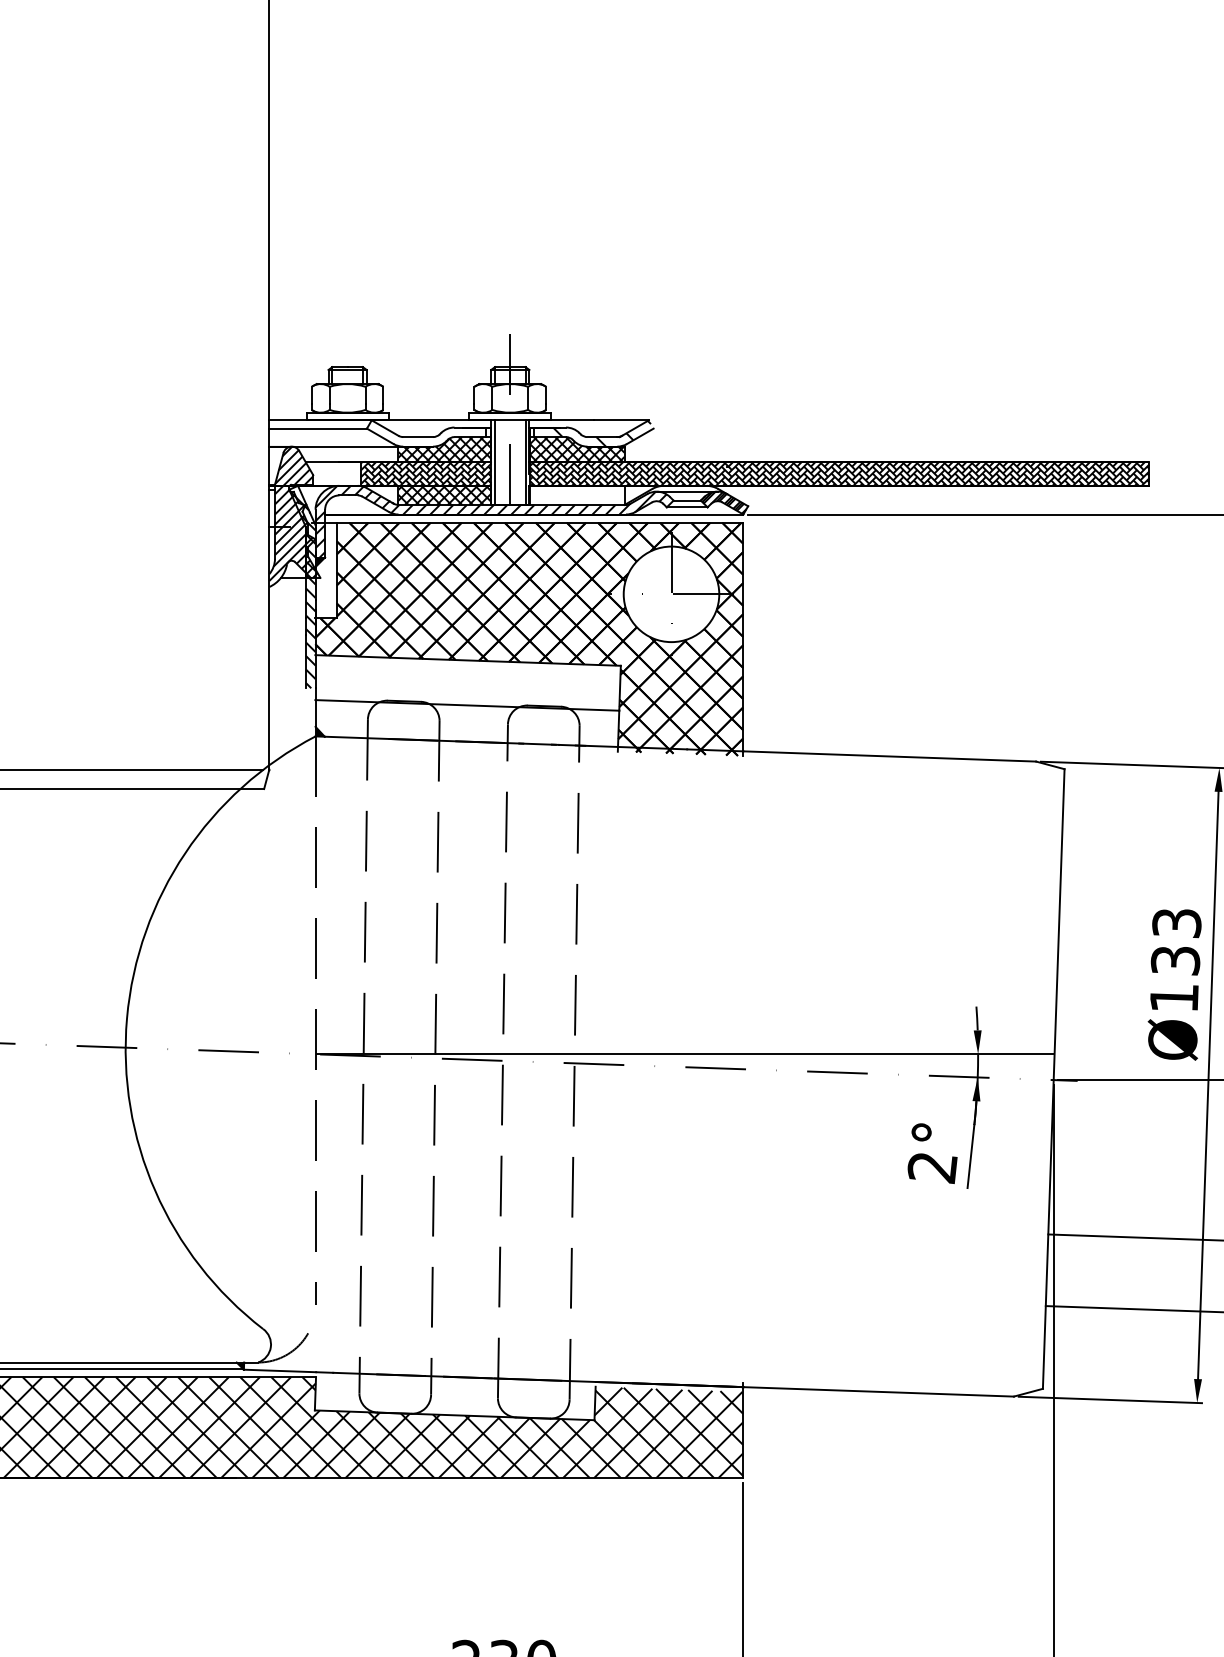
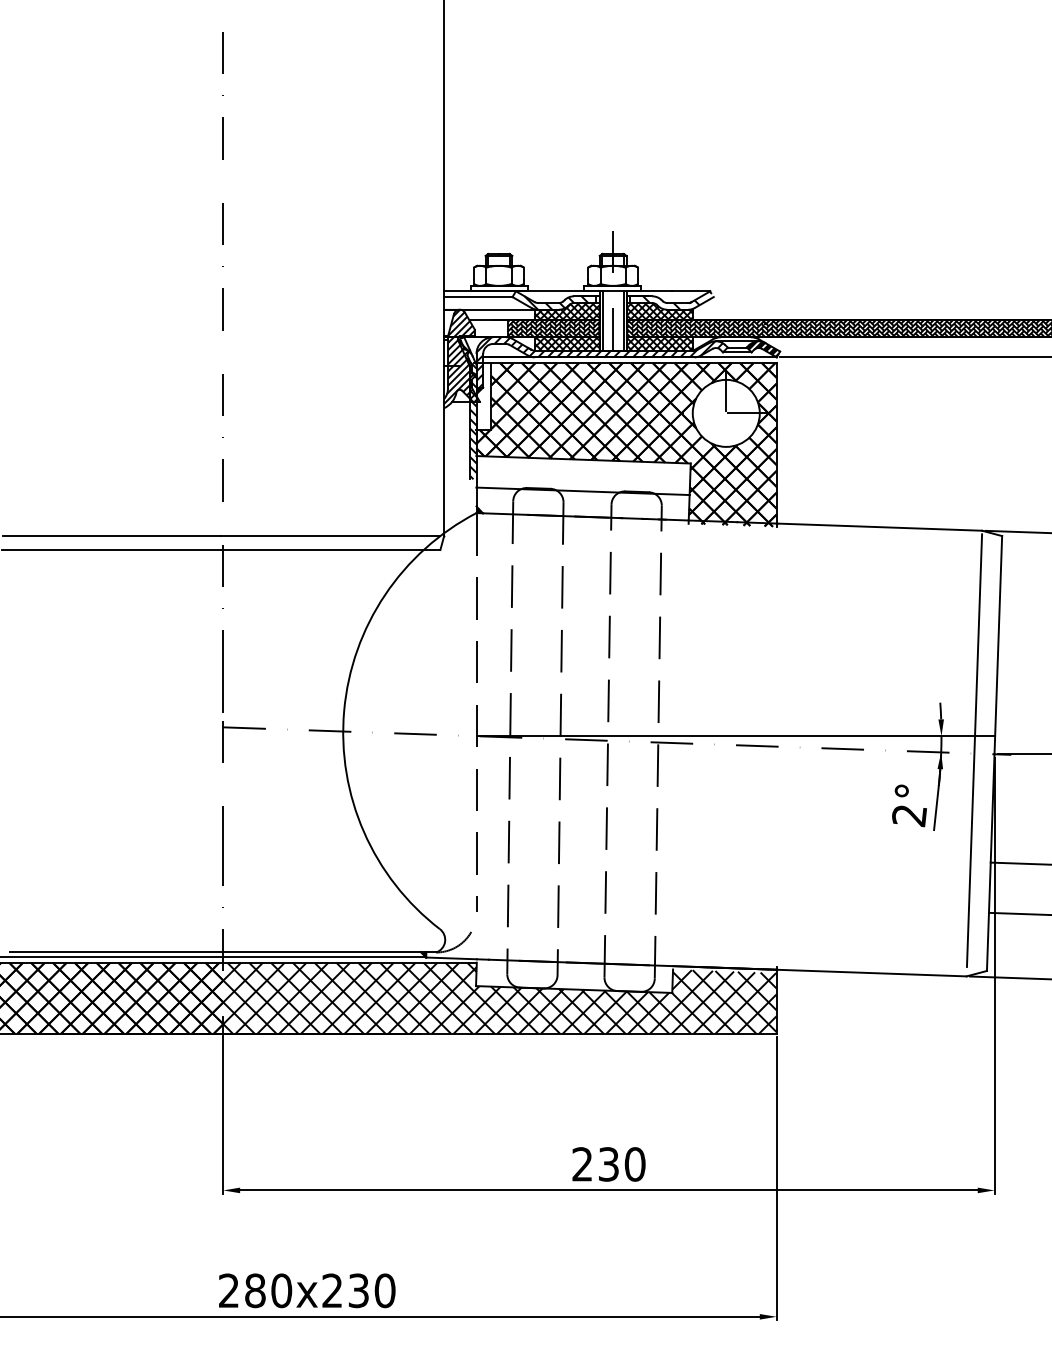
hatch: (435, 436) -> (560, 302), added
hatch: (576, 494) -> (659, 343), added
line: (1025, 1074) -> (974, 750), added

